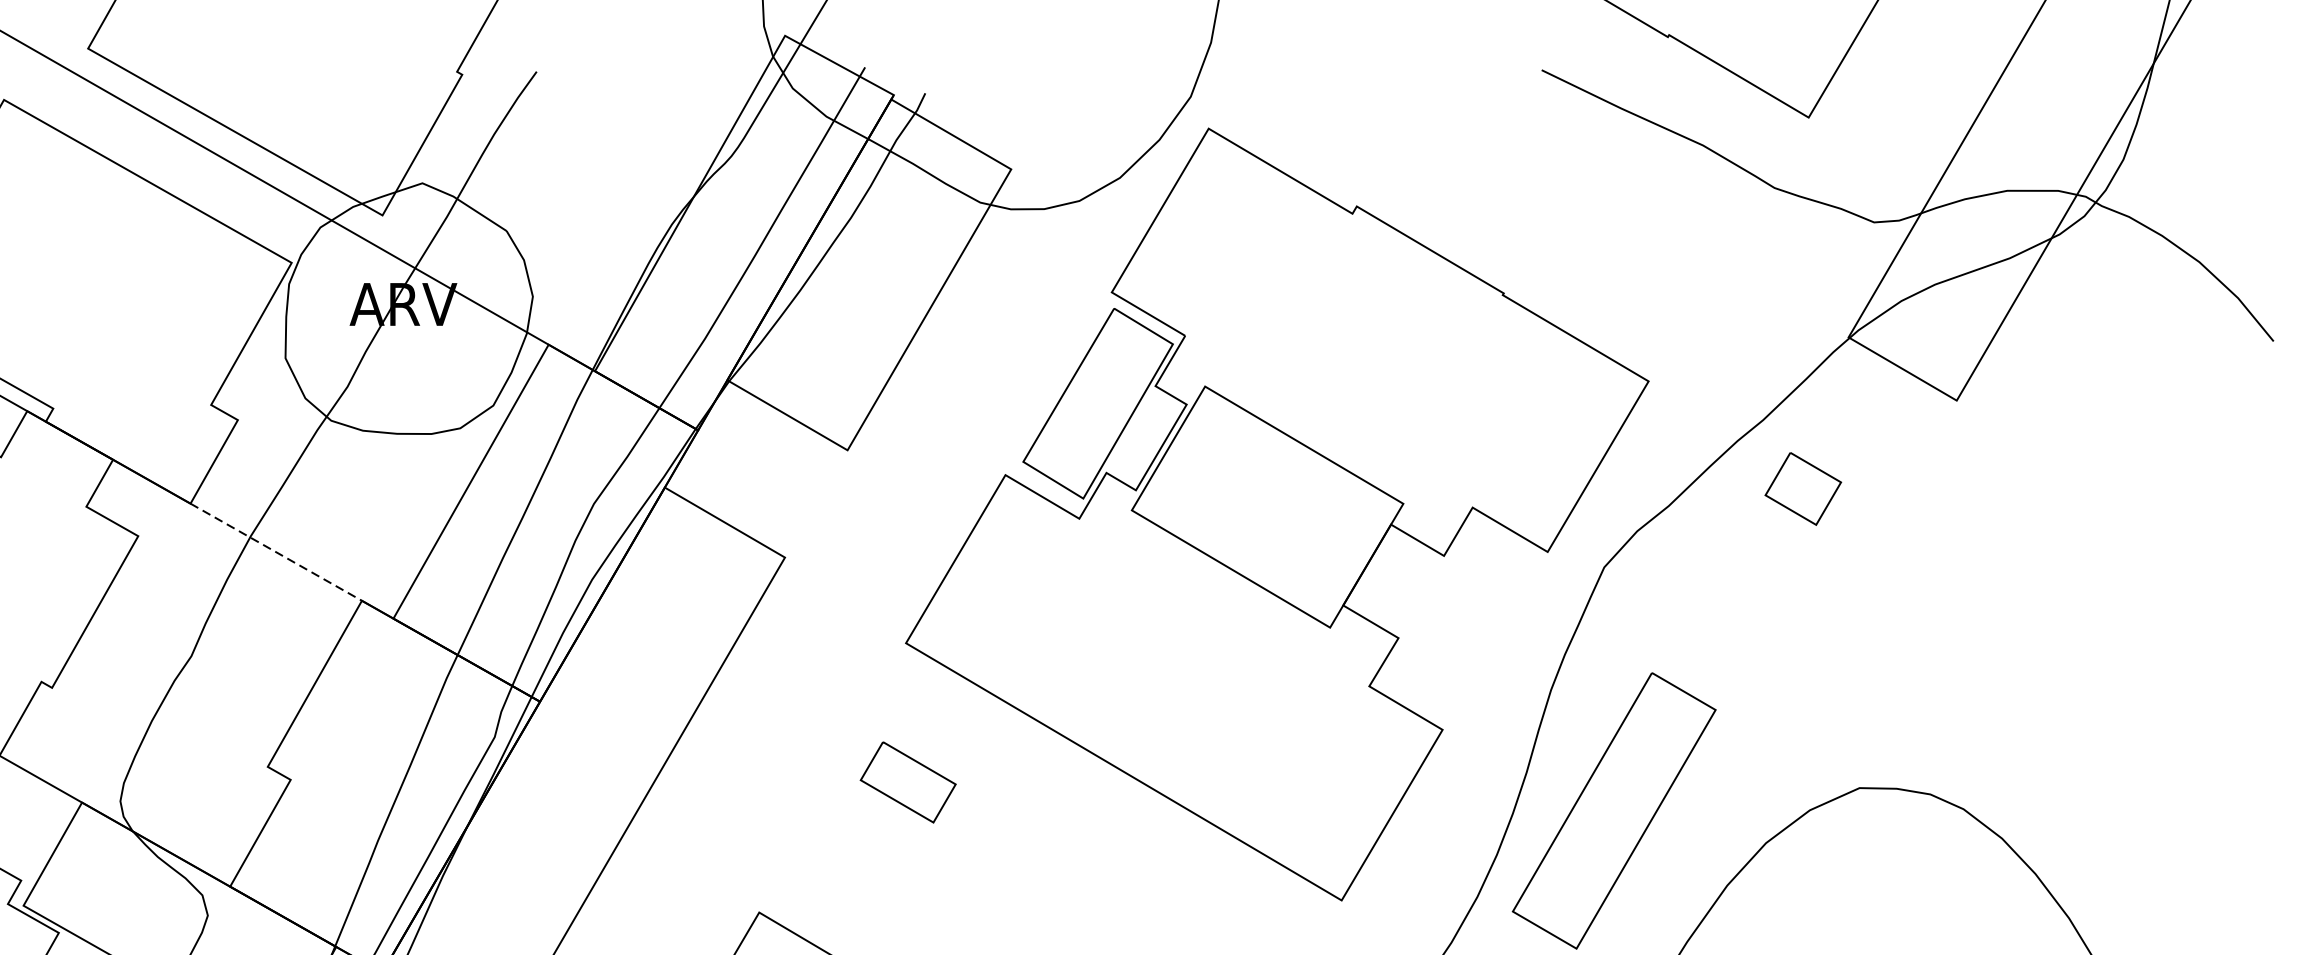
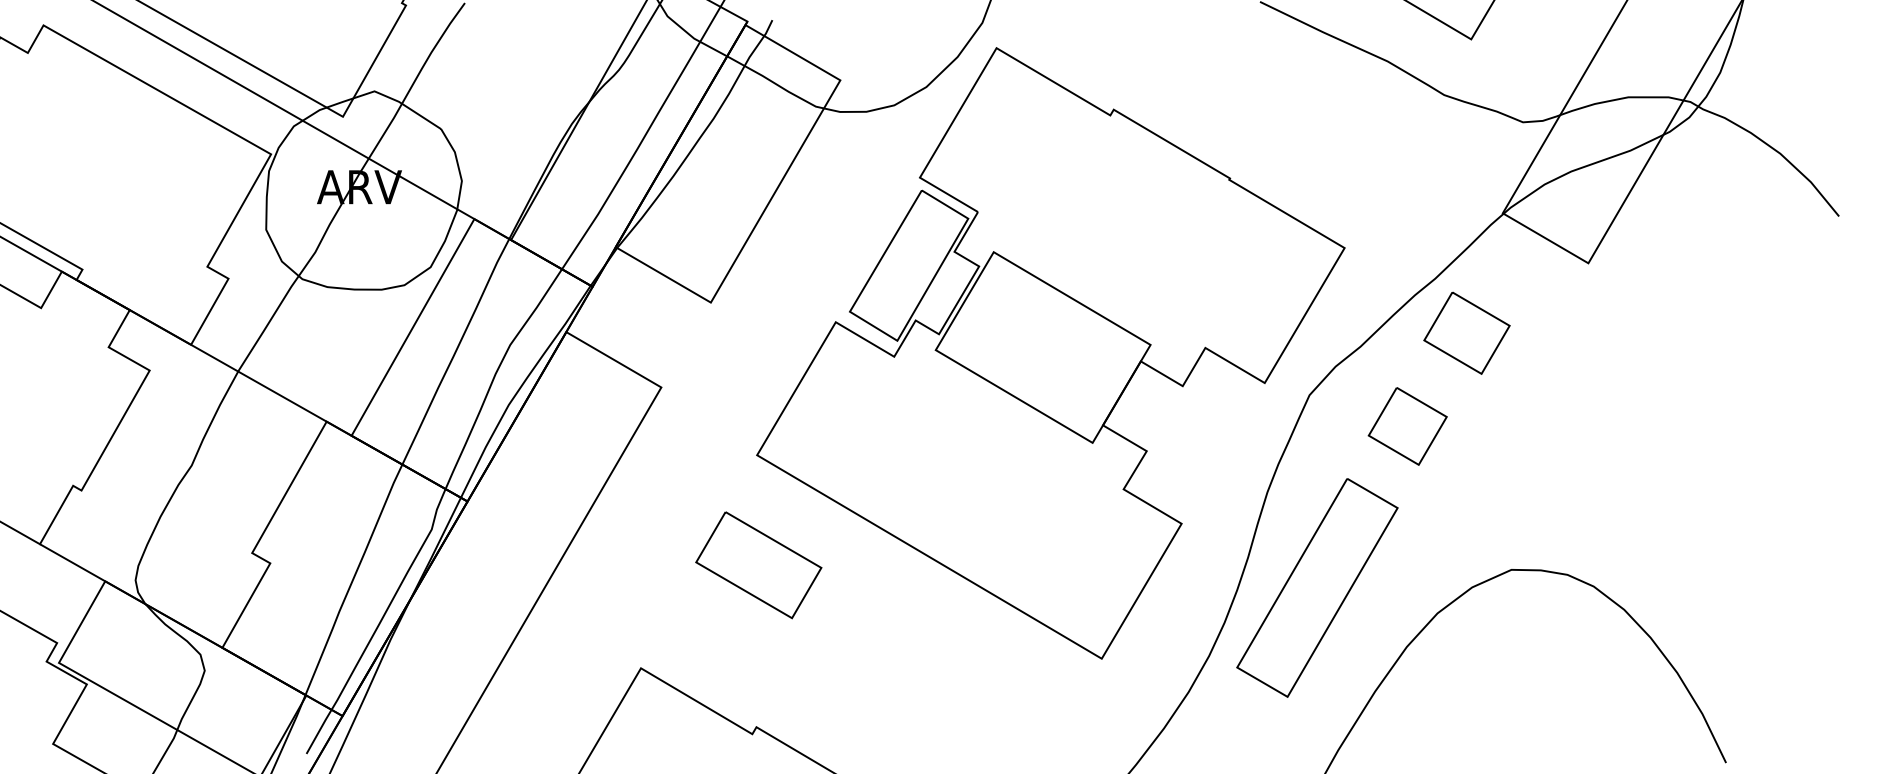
part: (1802, 488) -> (1466, 332), size x1.43
line: (275, 552) -> (258, 383), dashed -> solid
part: (1728, 606) -> (1407, 426), added
part: (907, 782) -> (758, 565), size x1.67

